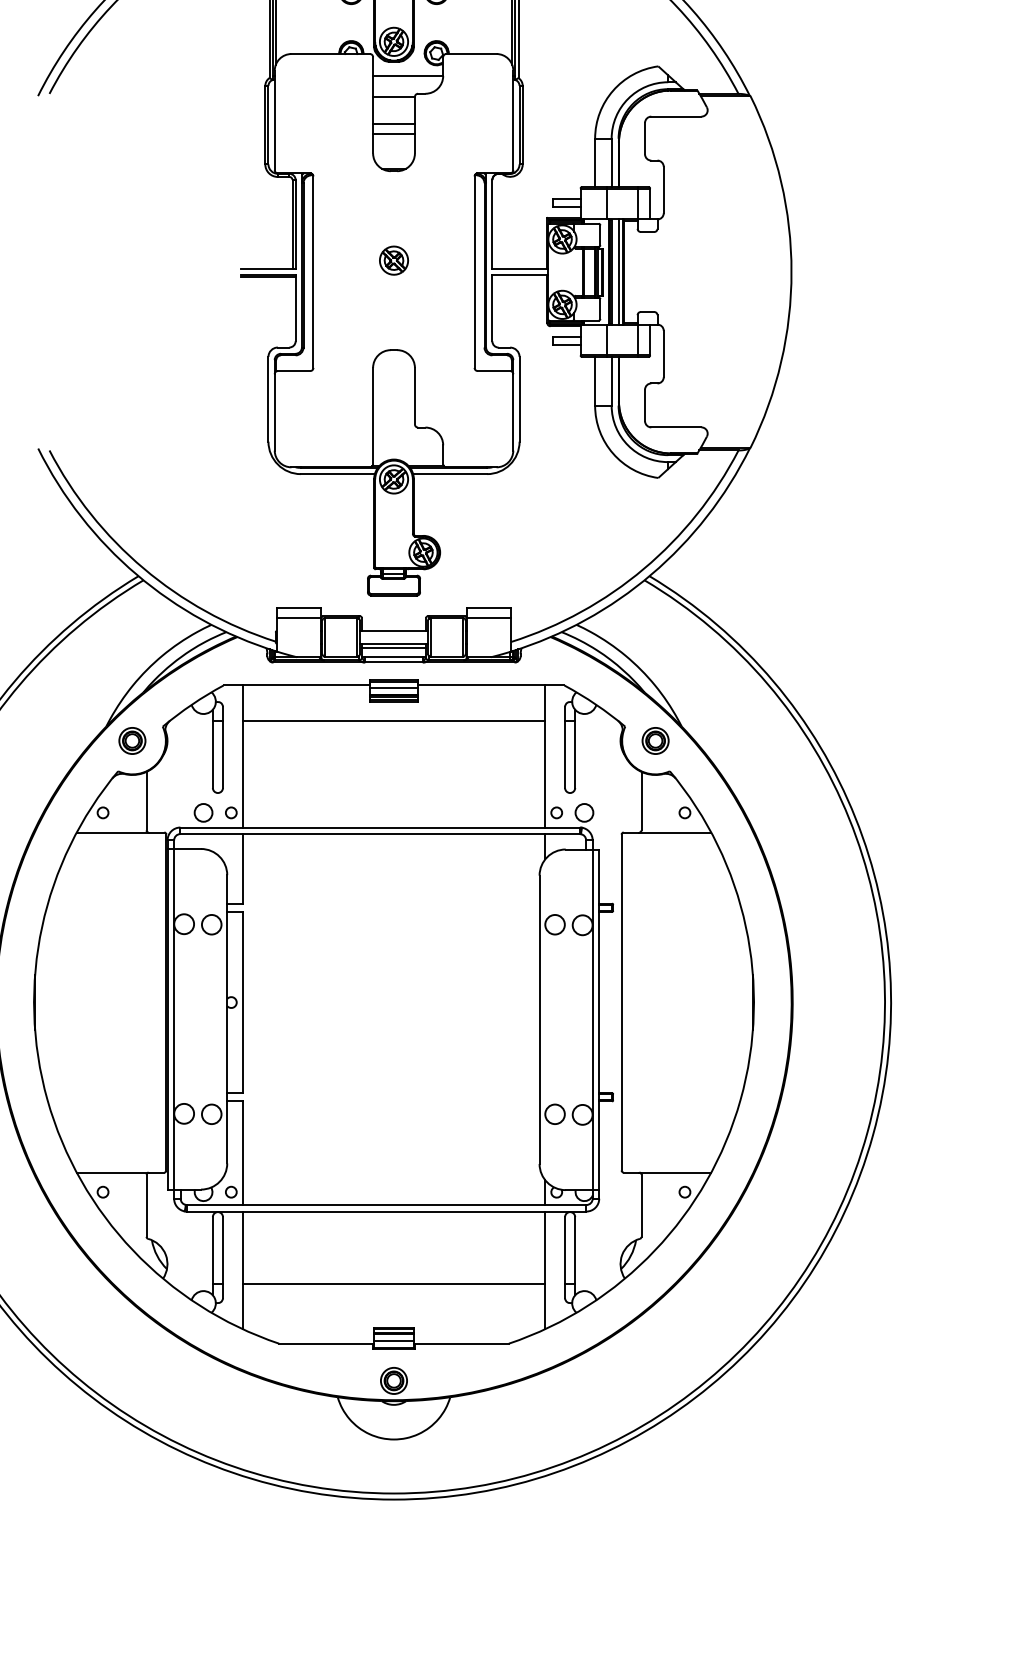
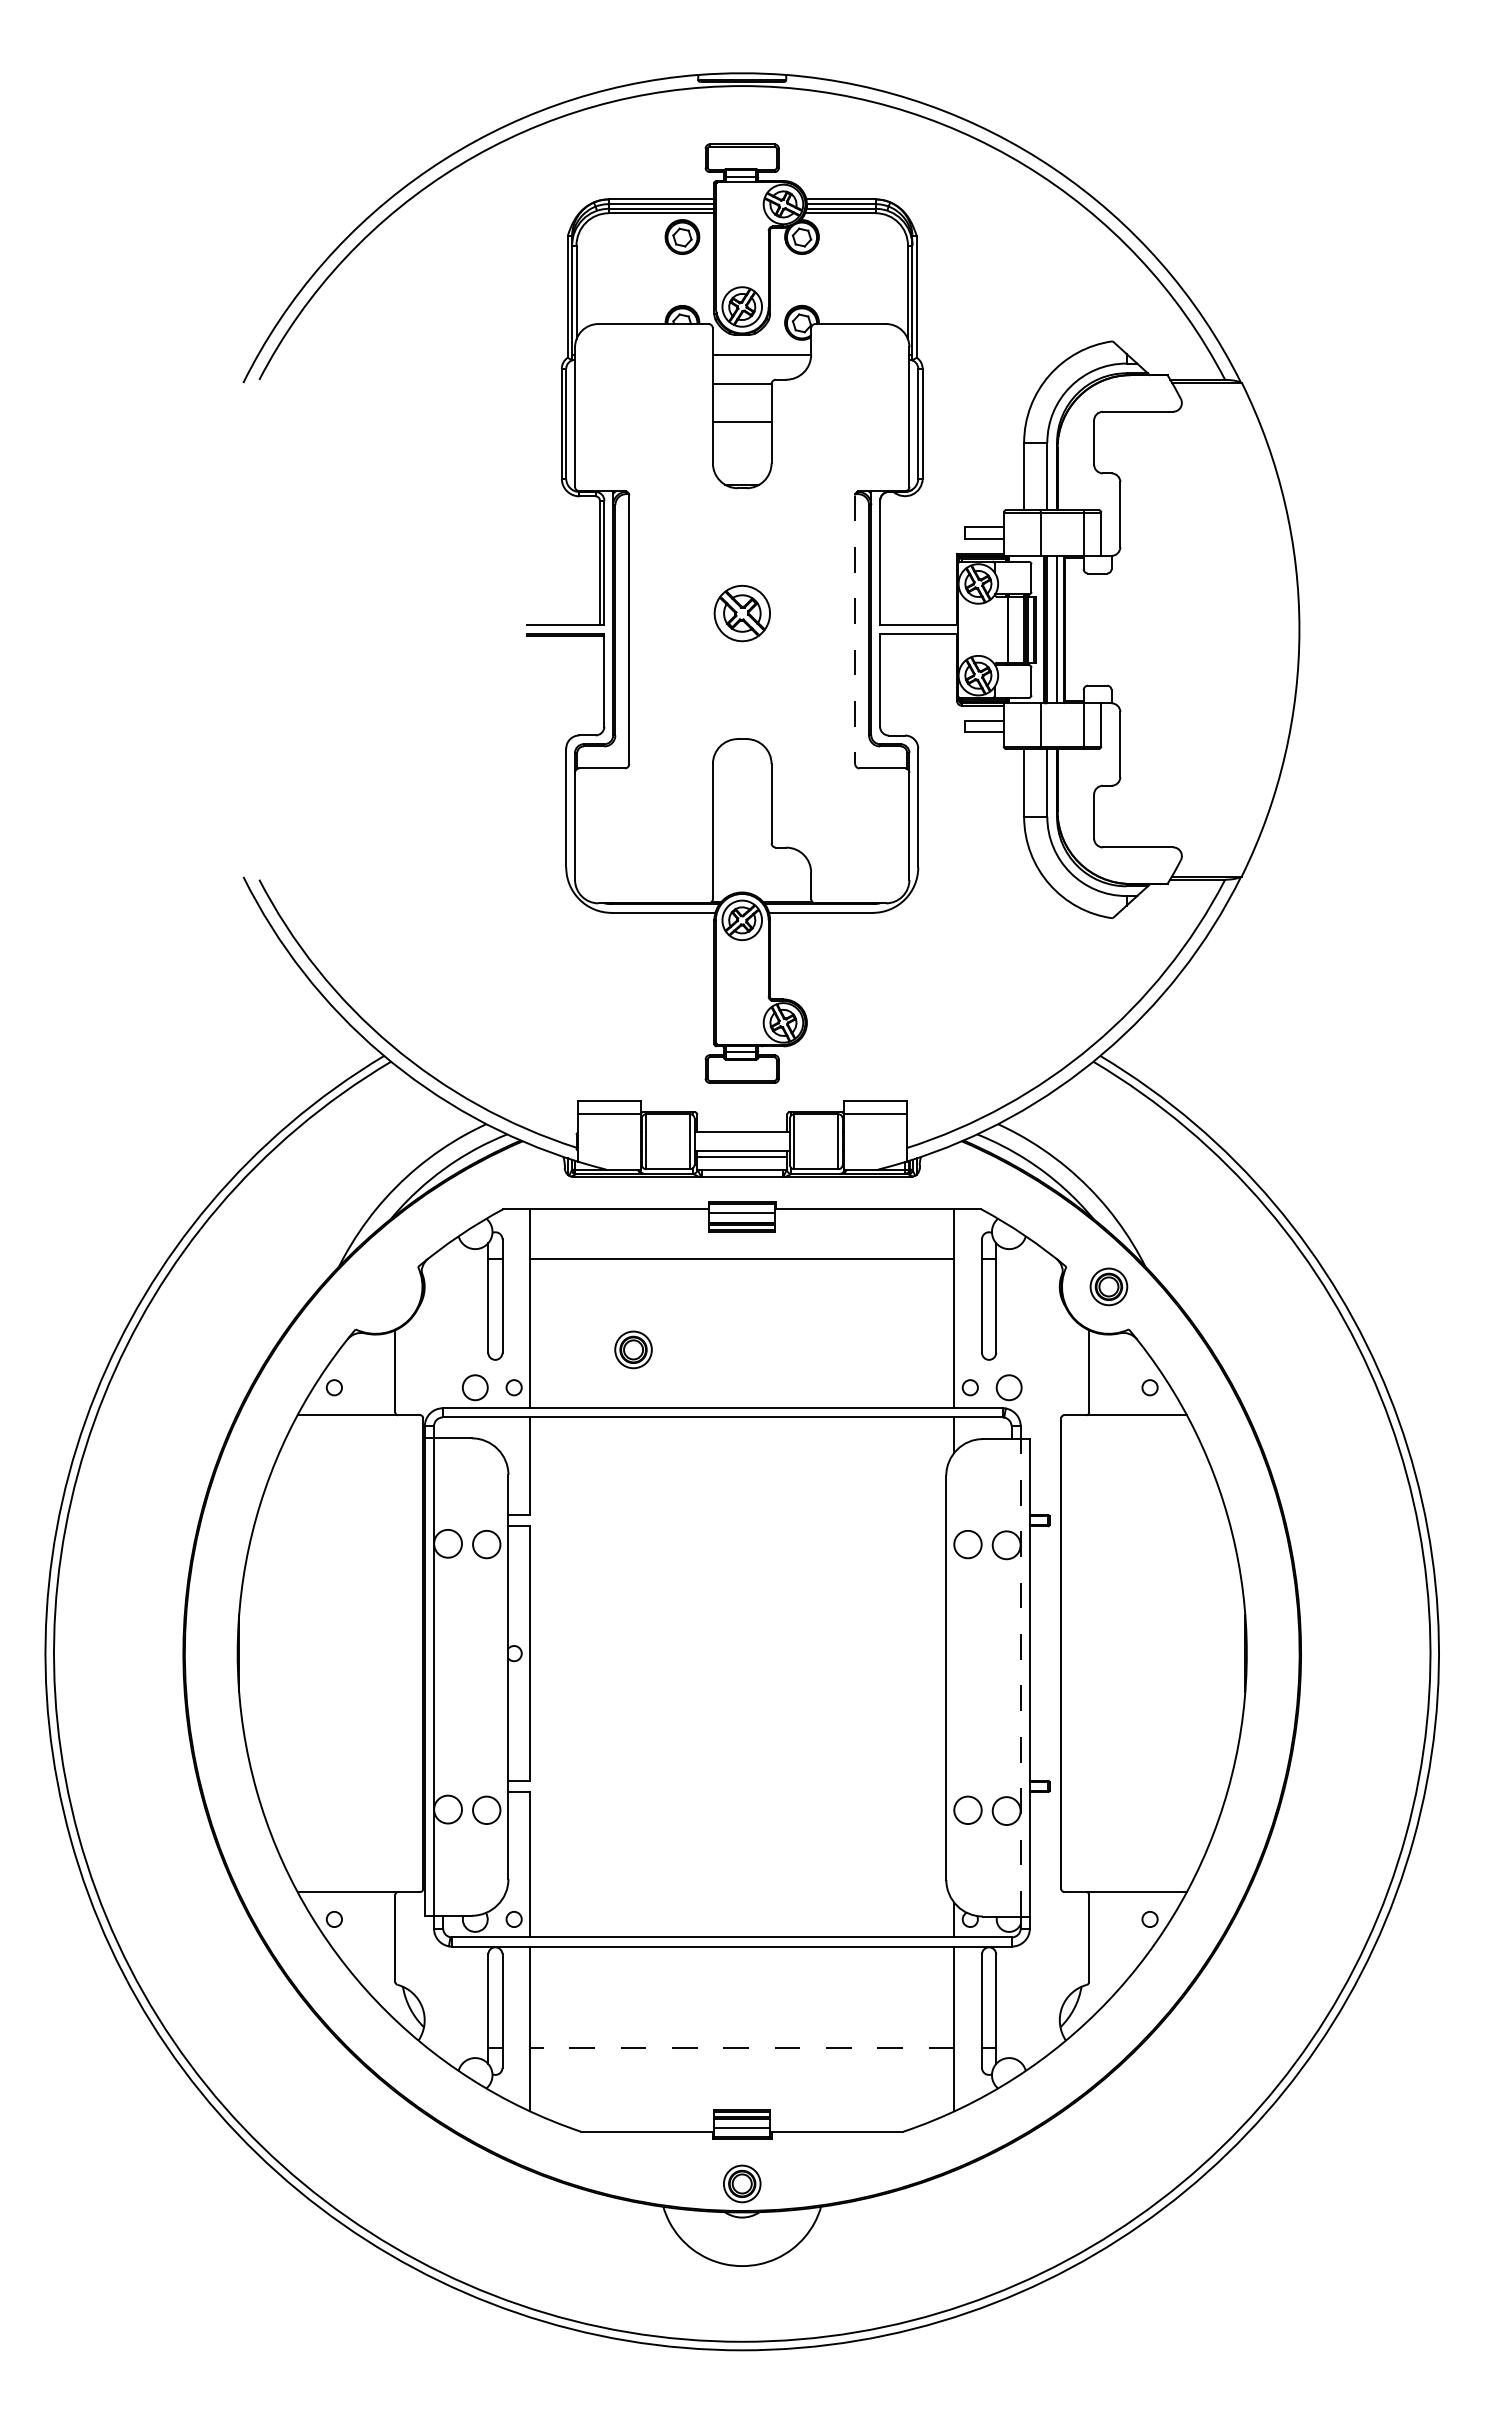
line: (393, 134) -> (741, 436), removed
part: (393, 260) -> (741, 613), size x1.4
line: (474, 272) -> (855, 630), solid -> dashed
part: (132, 740) -> (633, 1349), moved
line: (592, 1019) -> (1020, 1677), solid -> dashed
line: (394, 1284) -> (742, 2048), solid -> dashed

